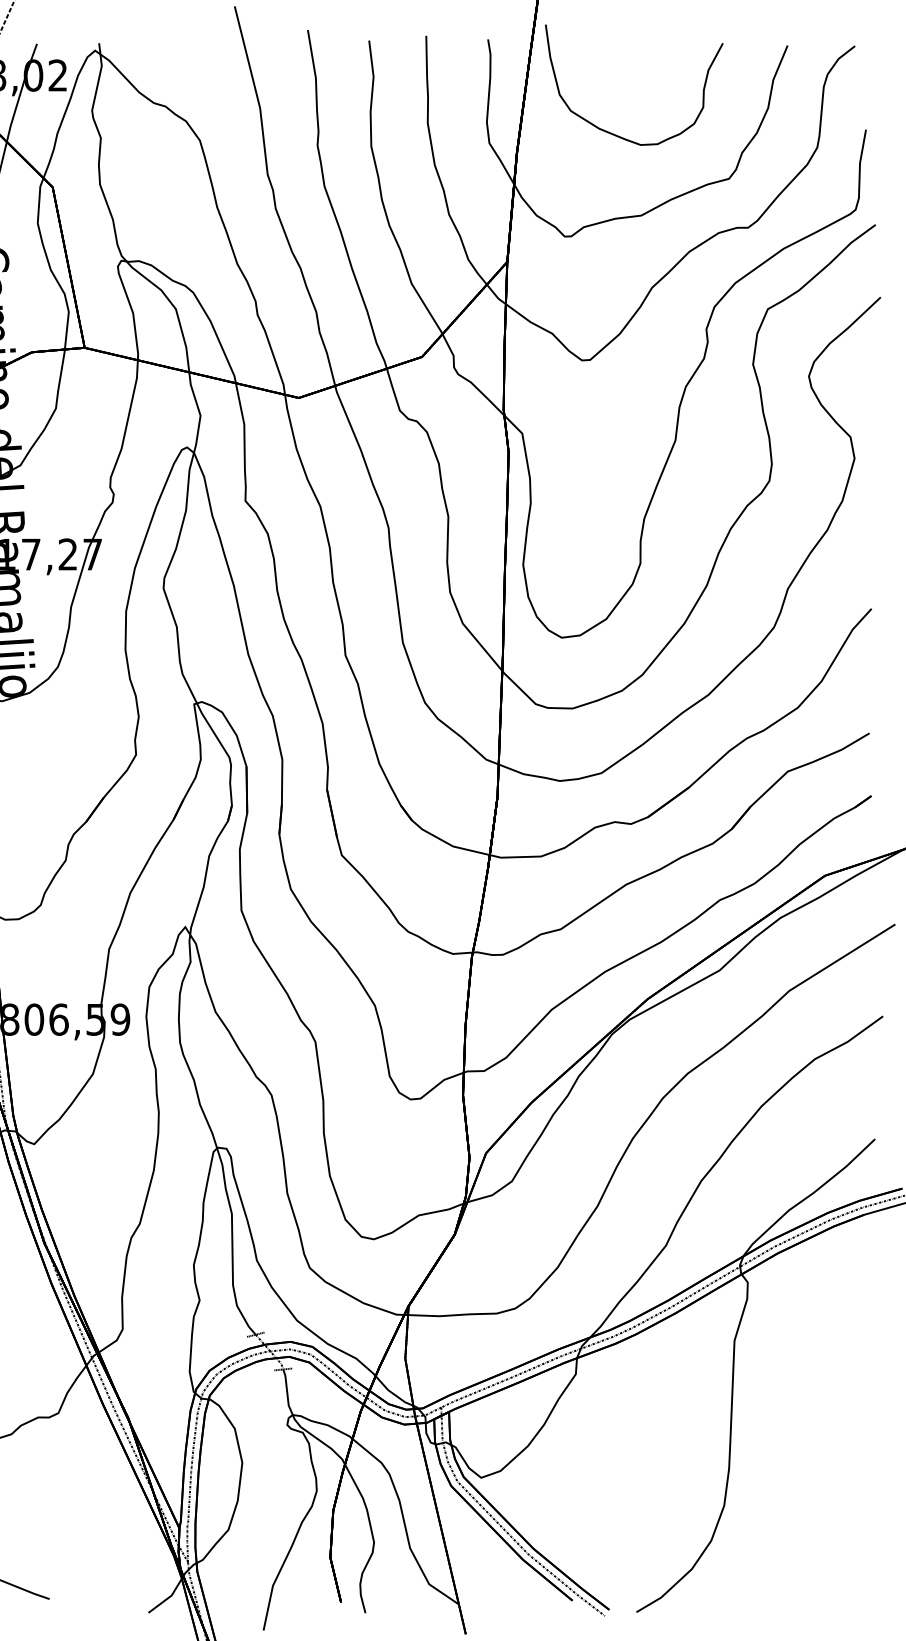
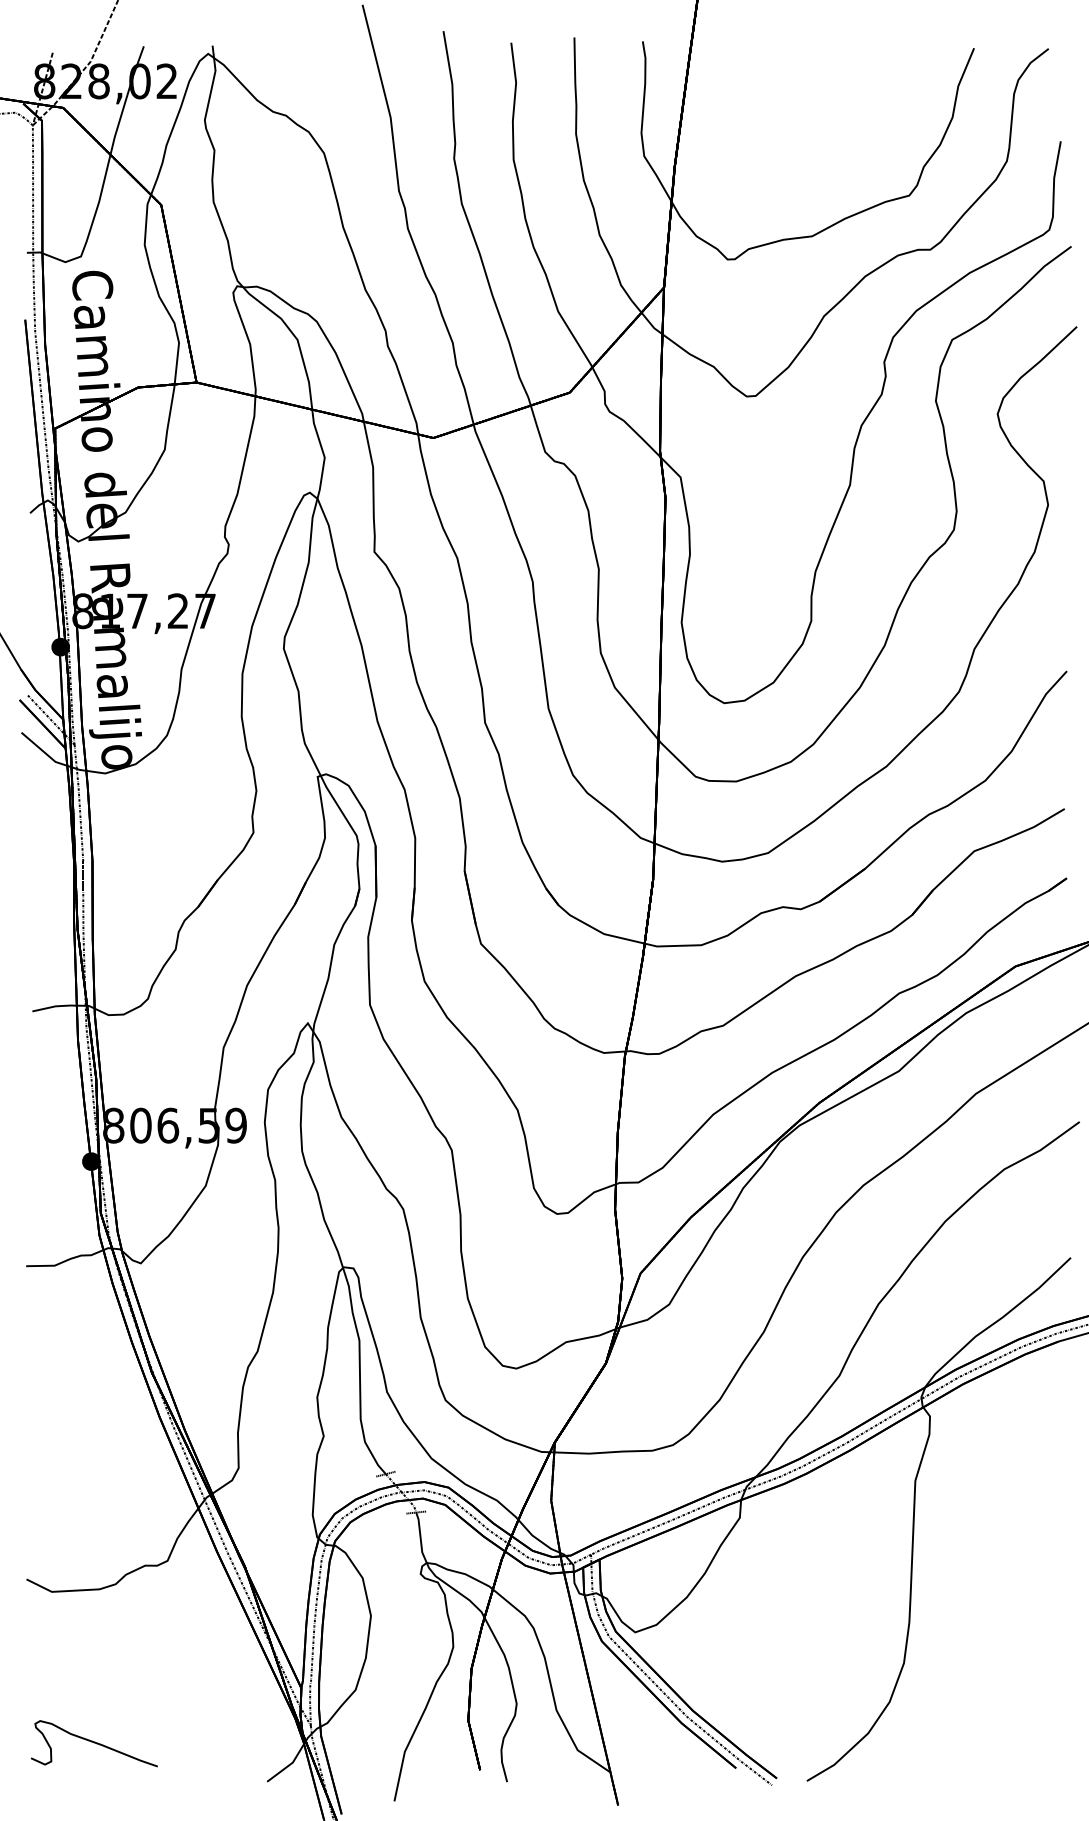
part: (616, 134) -> (784, 146), removed

